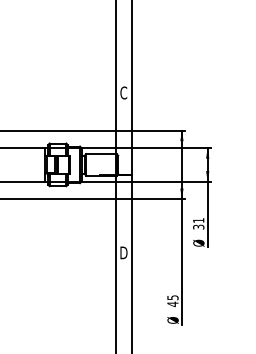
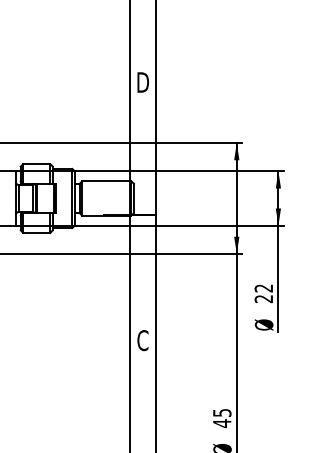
text: (123, 92) -> (142, 81), C -> D
text: (198, 223) -> (263, 293), 31 -> 22
text: (123, 252) -> (142, 339), D -> C

